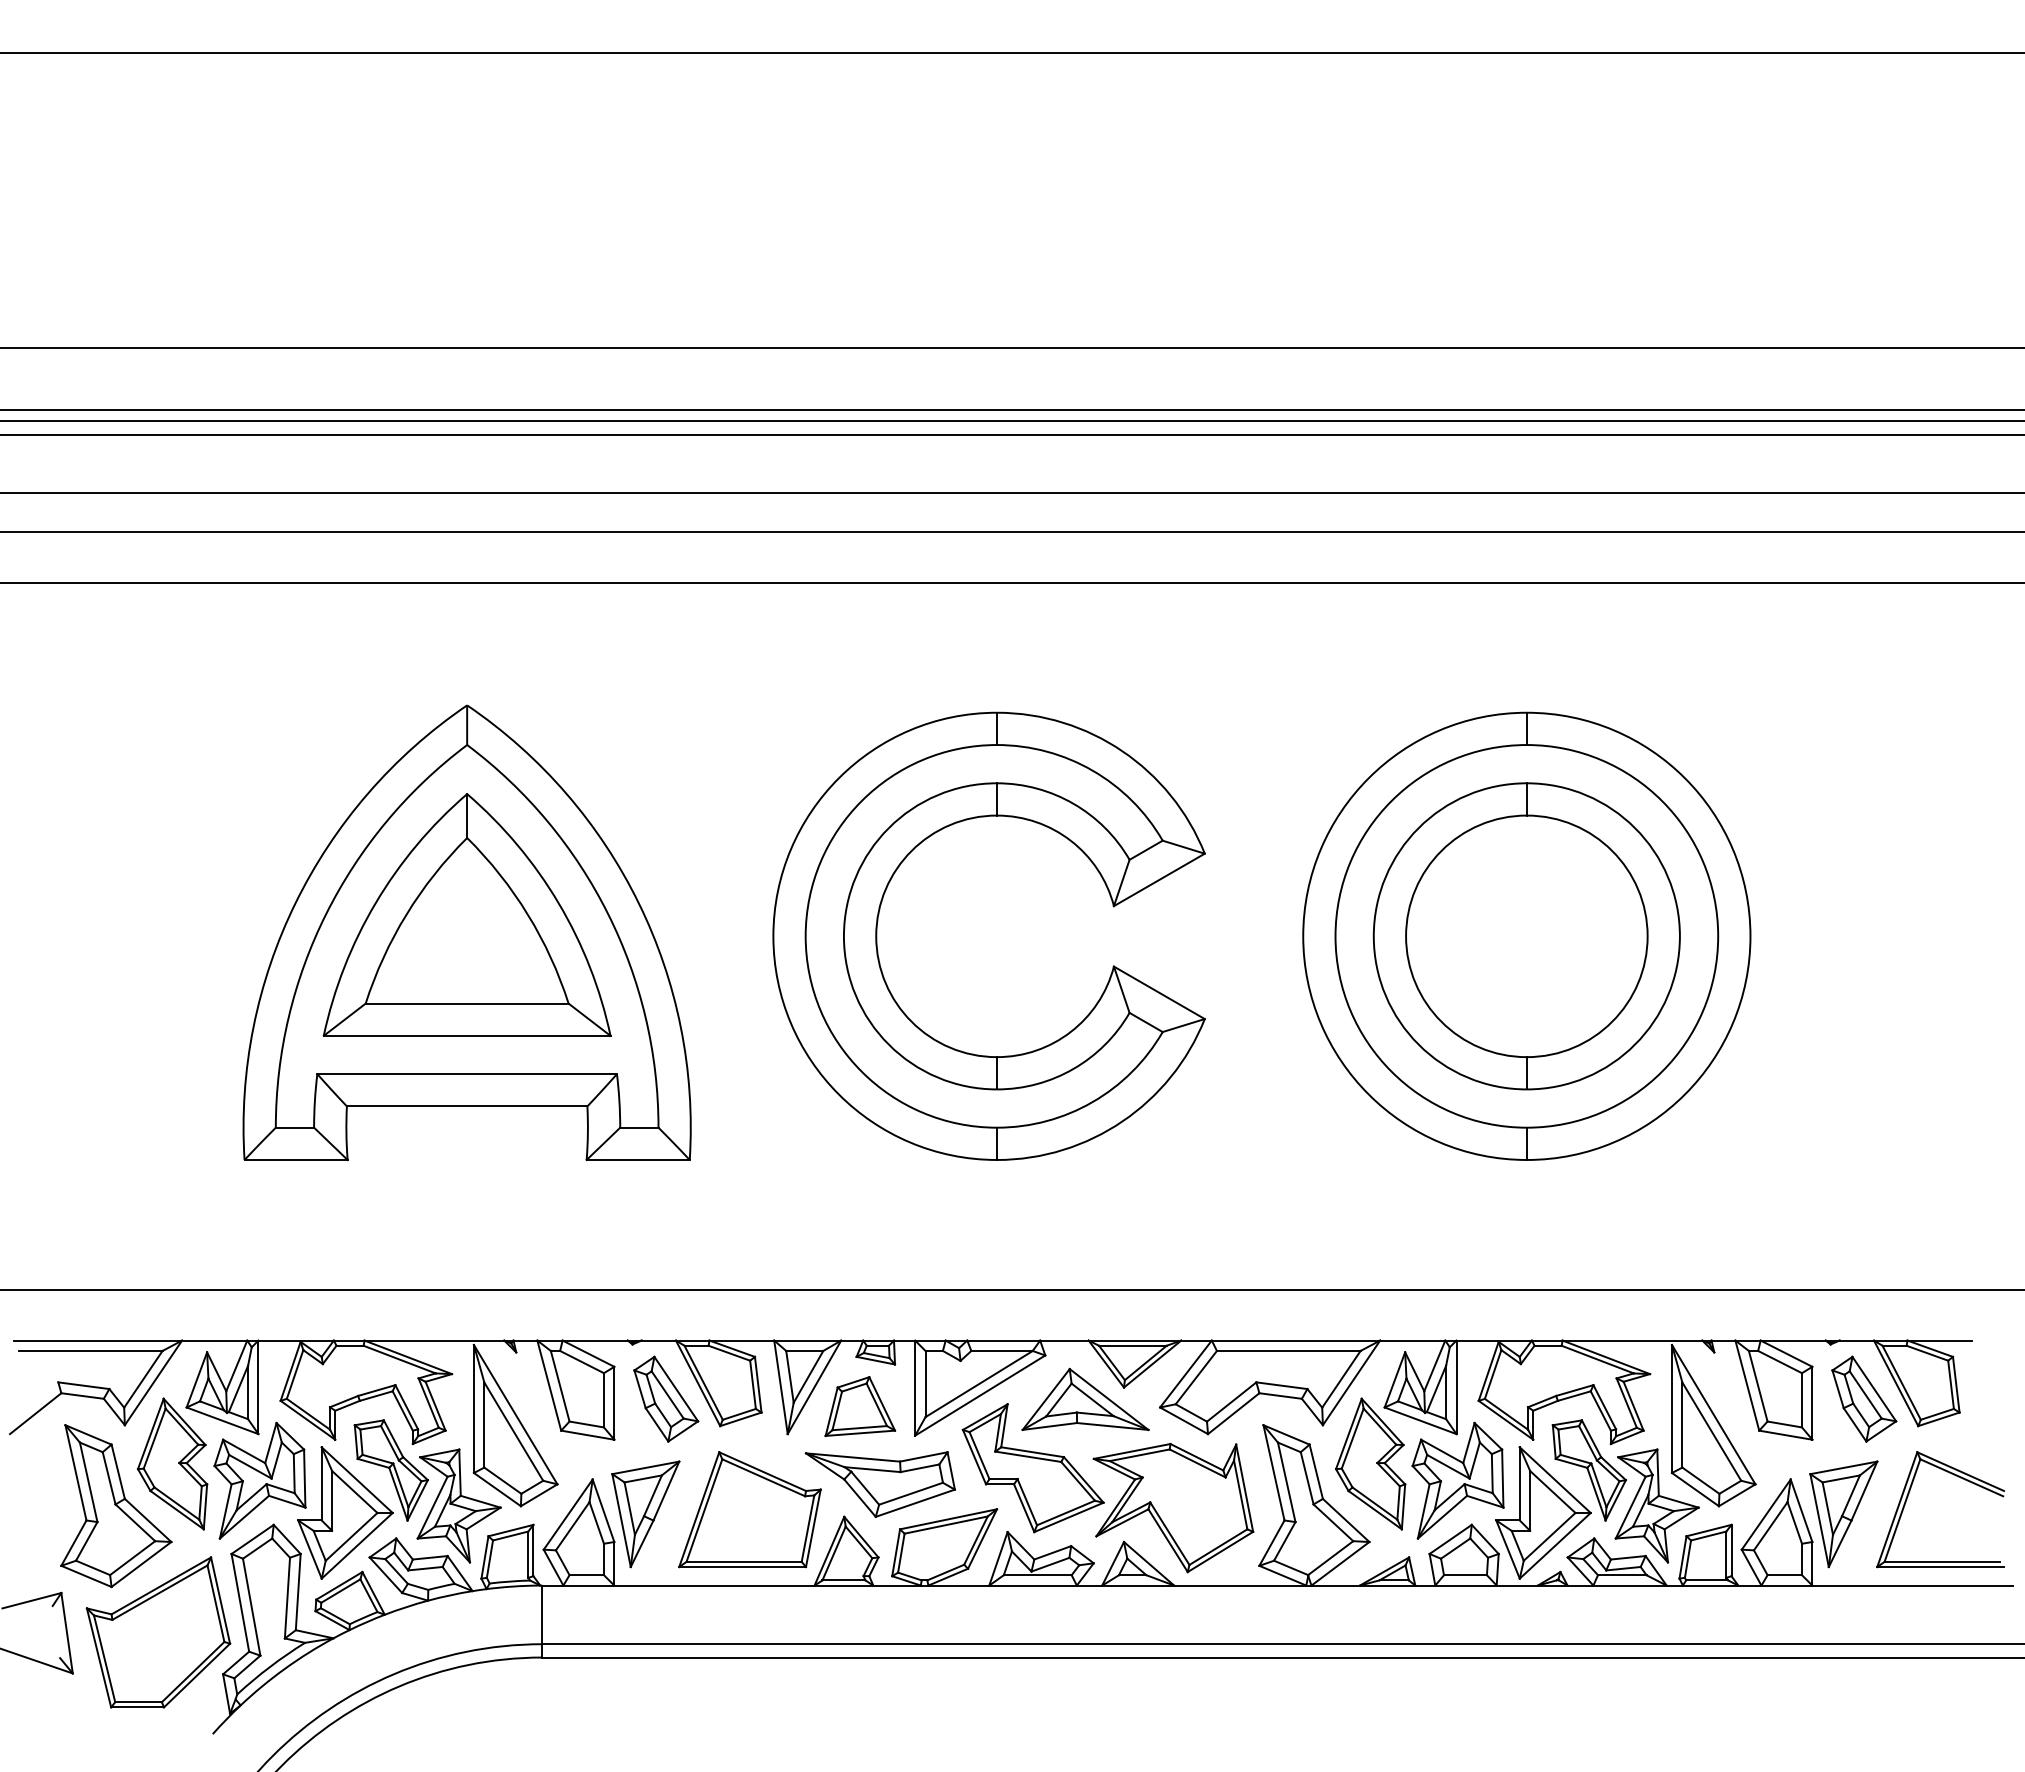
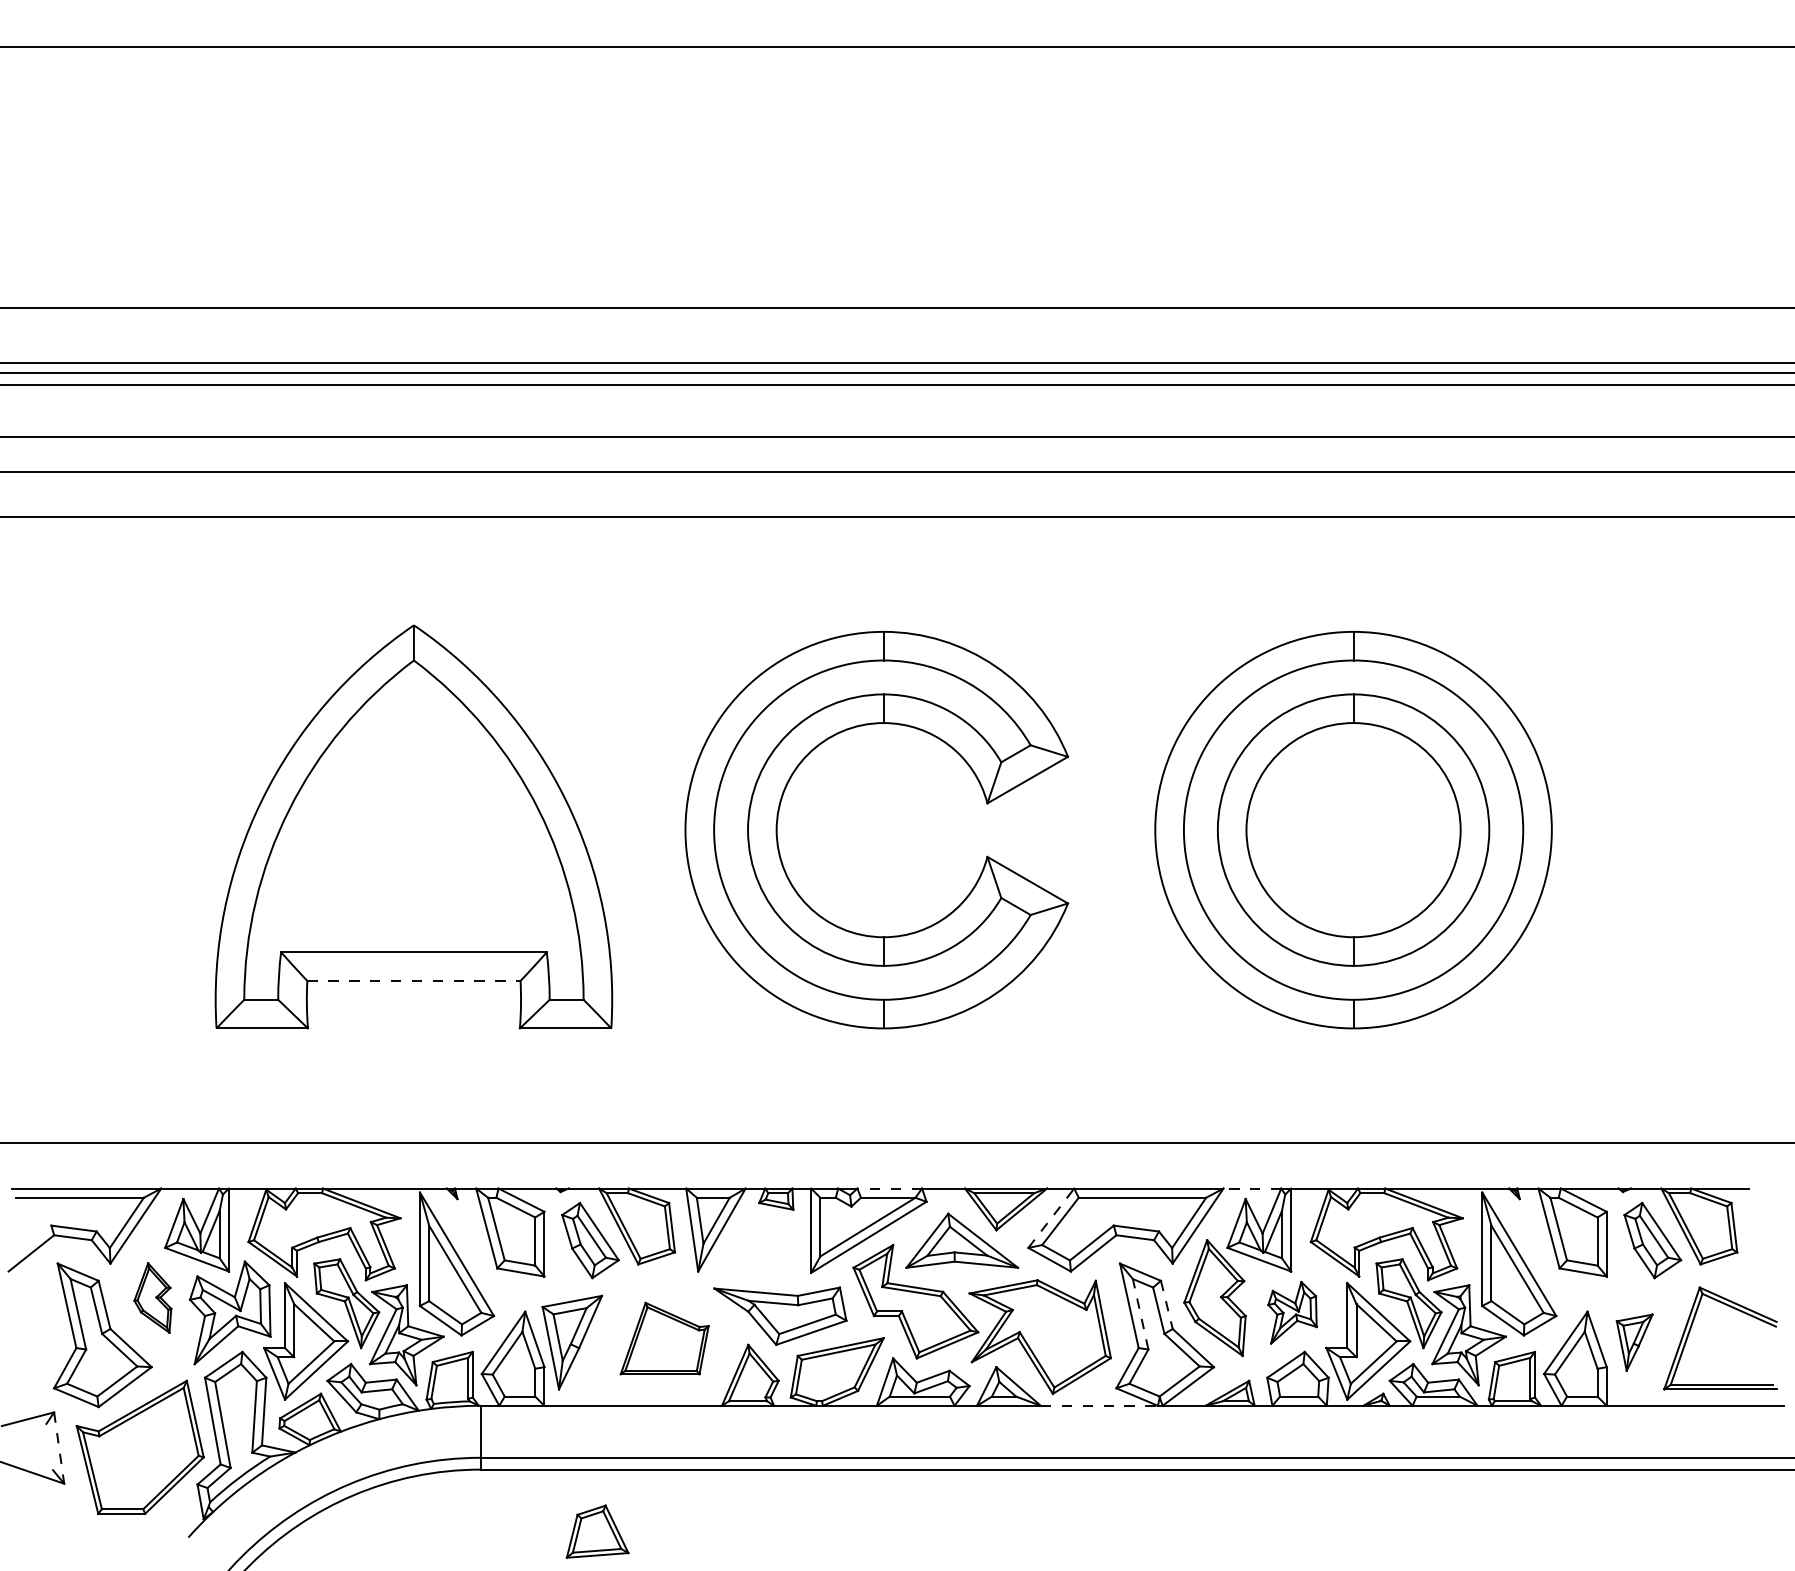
part: (466, 914) -> (413, 810), removed
line: (467, 1106) -> (414, 981), solid -> dashed
line: (1003, 1340) -> (889, 1188), solid -> dashed
line: (1412, 1340) -> (1252, 1188), solid -> dashed
line: (1186, 1373) -> (1051, 1217), solid -> dashed
part: (860, 1406) -> (597, 1531), moved
part: (172, 1463) -> (152, 1297), size x0.6
line: (1316, 1471) -> (1167, 1304), solid -> dashed
part: (1457, 1480) -> (1292, 1312), size x0.6
line: (1286, 1482) -> (1140, 1314), solid -> dashed
part: (749, 1509) -> (664, 1338), size x0.7
part: (1843, 1514) -> (1634, 1342), size x0.6
line: (1240, 1585) -> (1099, 1405), solid -> dashed
line: (67, 1633) -> (59, 1448), solid -> dashed

